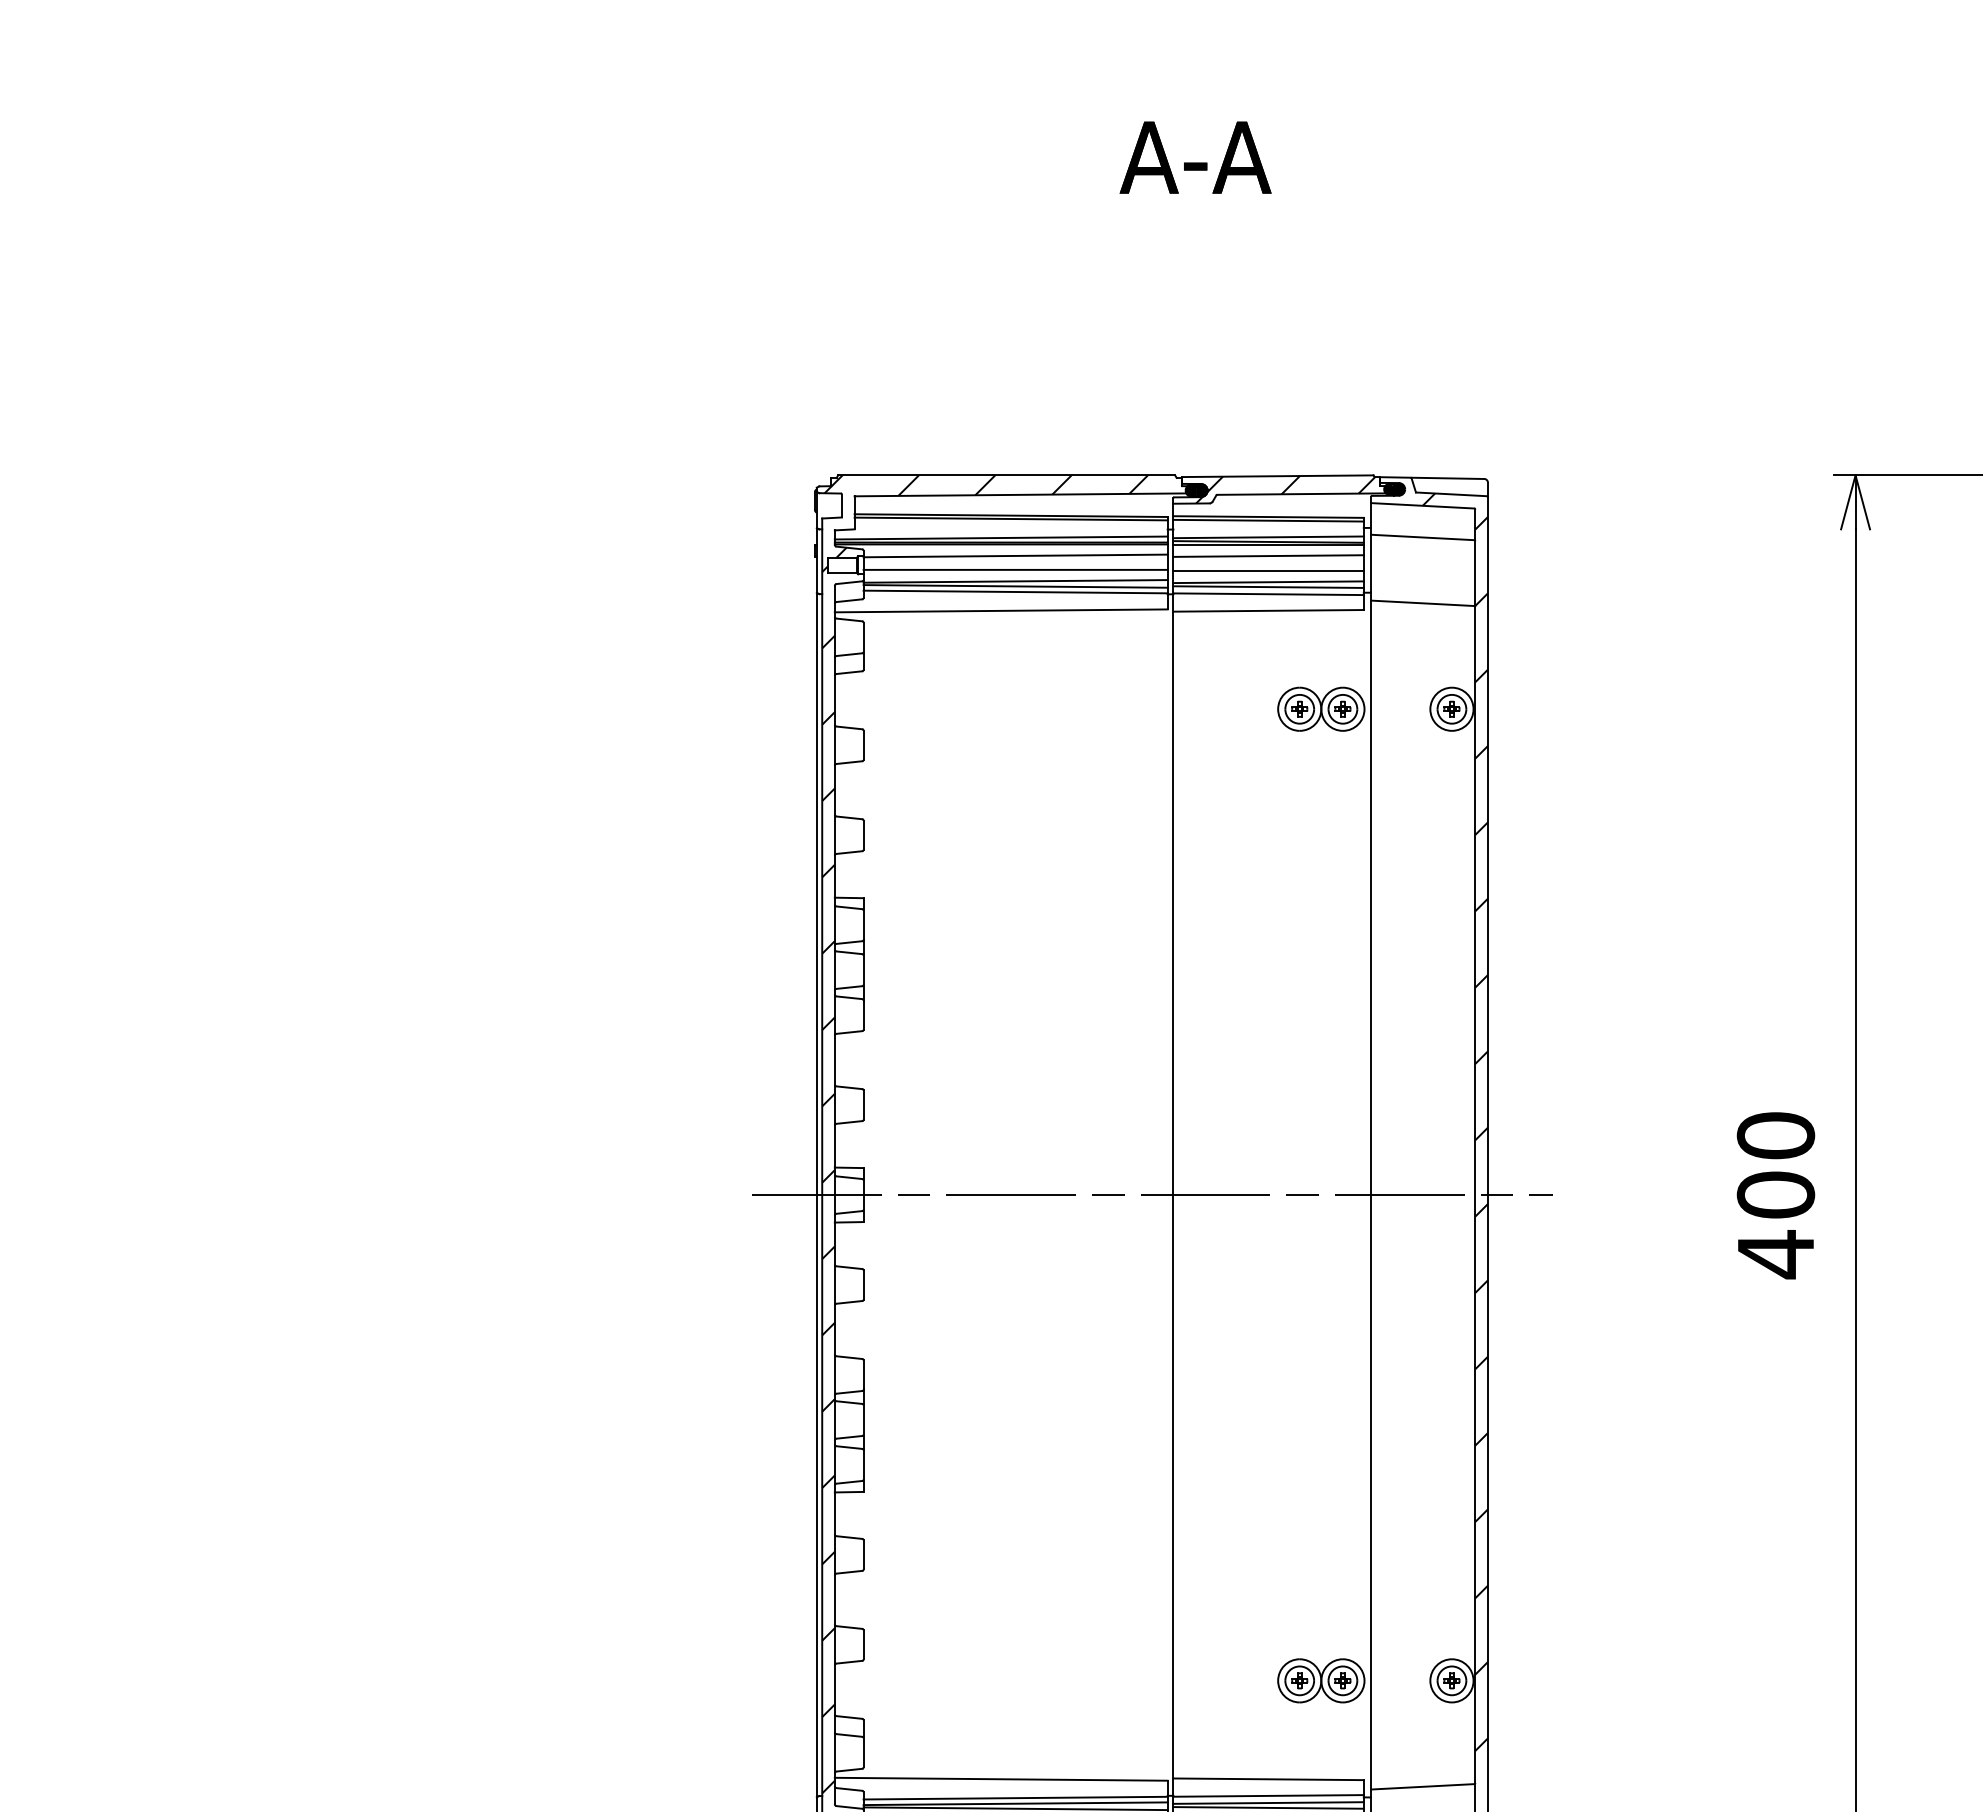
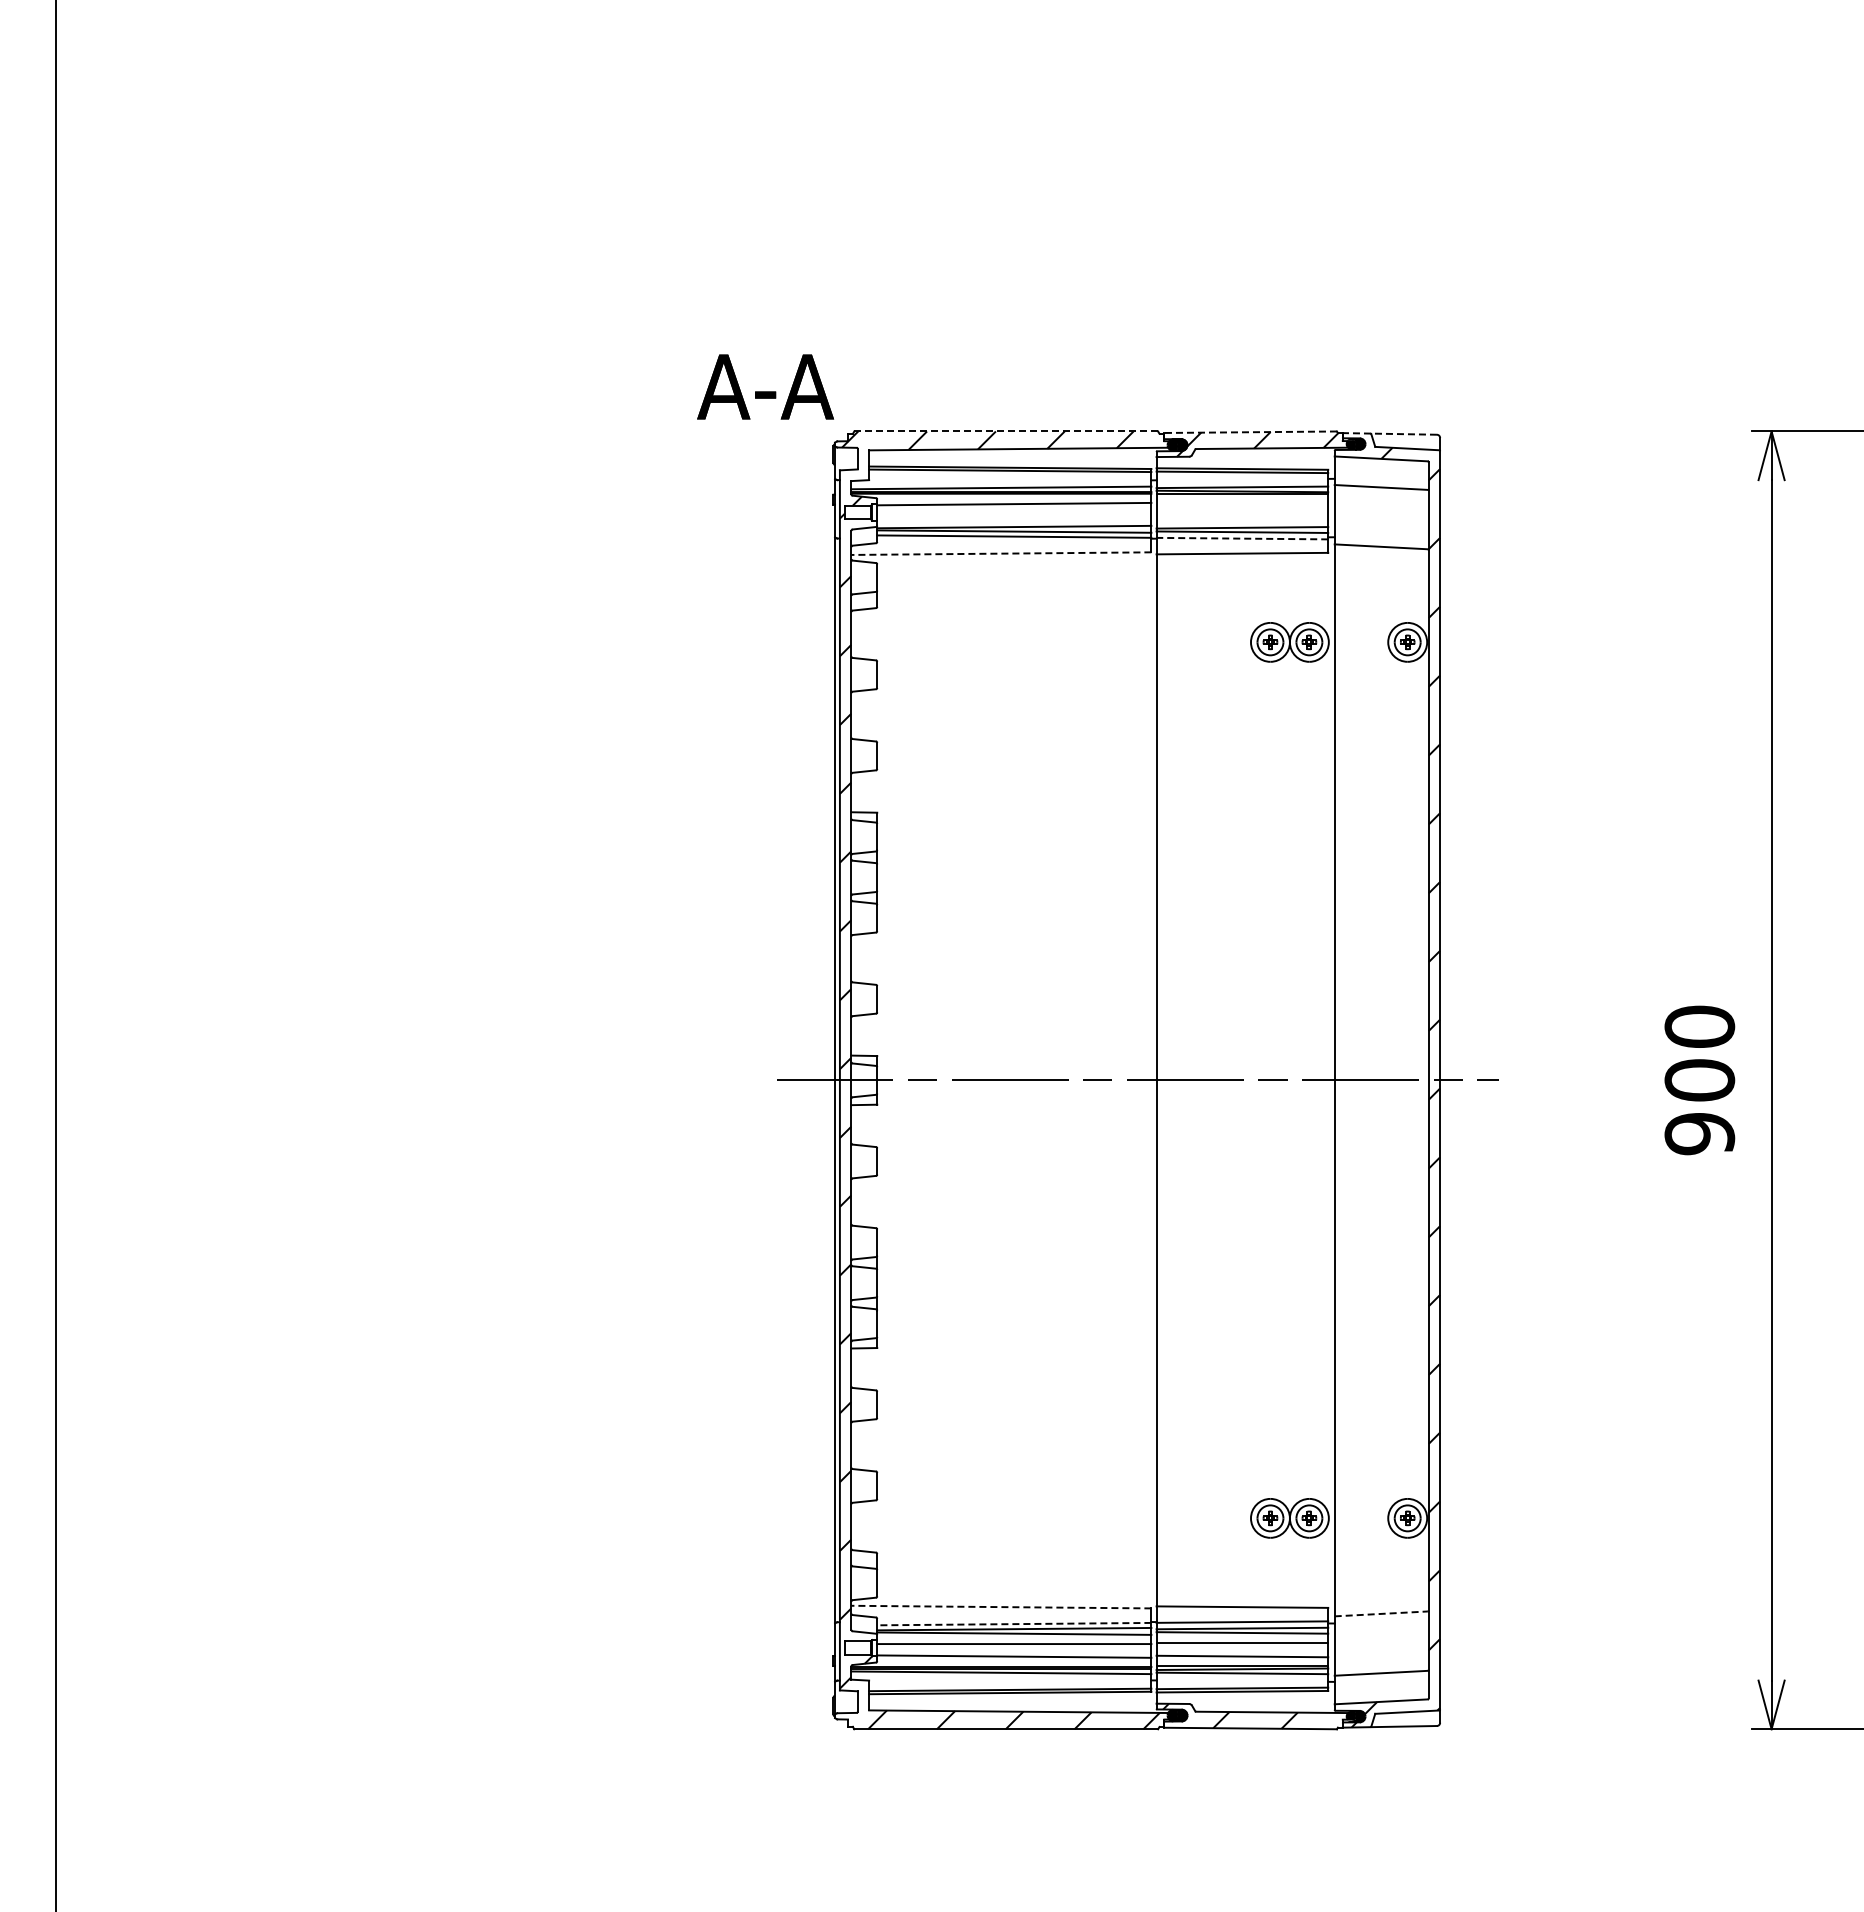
text: (1195, 157) -> (765, 386), moved
line: (1006, 475) -> (1006, 431), solid -> dashed
line: (1277, 476) -> (1250, 432), solid -> dashed
line: (1431, 477) -> (1389, 433), solid -> dashed
line: (1268, 555) -> (1242, 503), removed
line: (1015, 569) -> (1014, 516), removed
line: (1268, 570) -> (1242, 517), removed
line: (1268, 594) -> (1242, 538), solid -> dashed
line: (1000, 610) -> (1000, 553), solid -> dashed
text: (1775, 1253) -> (1699, 1133), 400 -> 900
line: (1000, 1779) -> (1000, 1607), solid -> dashed
line: (1422, 1786) -> (1381, 1613), solid -> dashed
line: (1014, 1798) -> (1013, 1624), solid -> dashed

